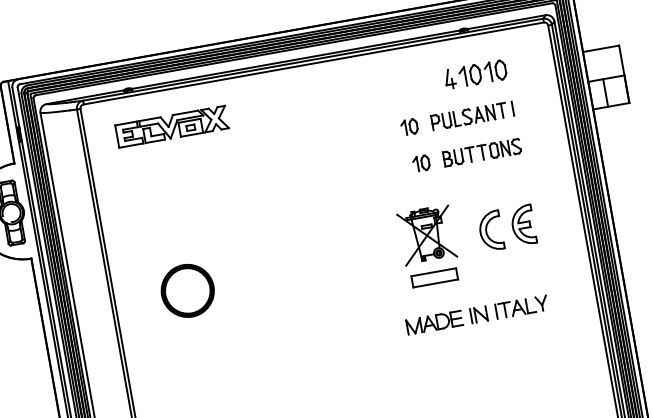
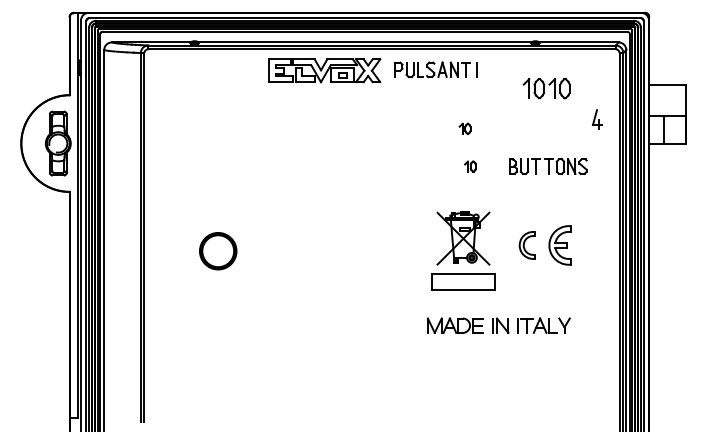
part: (450, 79) -> (597, 119), moved
part: (471, 115) -> (435, 69), moved
part: (172, 126) -> (324, 70), moved
part: (408, 126) -> (464, 128), size x0.7
part: (482, 152) -> (548, 166), moved
part: (421, 163) -> (470, 166), size x0.7
part: (490, 231) -> (526, 245), size x0.7
part: (434, 277) -> (463, 281), size x1.4
part: (188, 291) -> (218, 251), size x0.7

